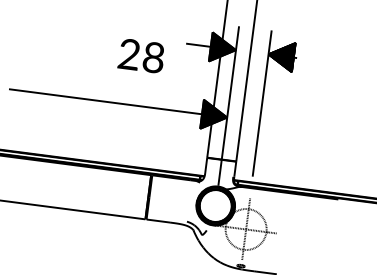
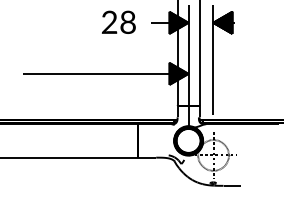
text: (141, 54) -> (118, 21), moved

